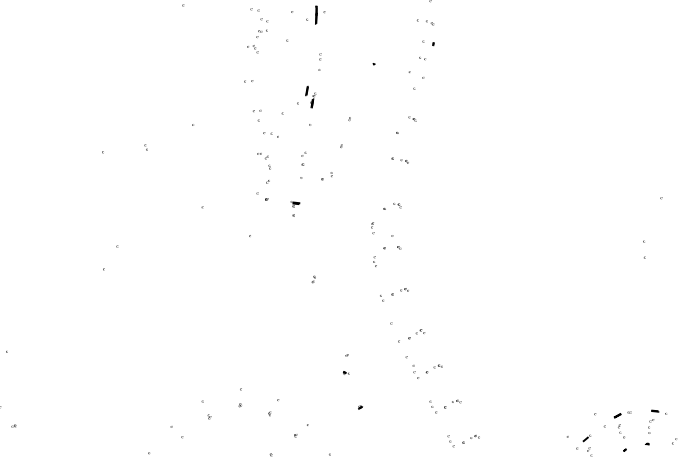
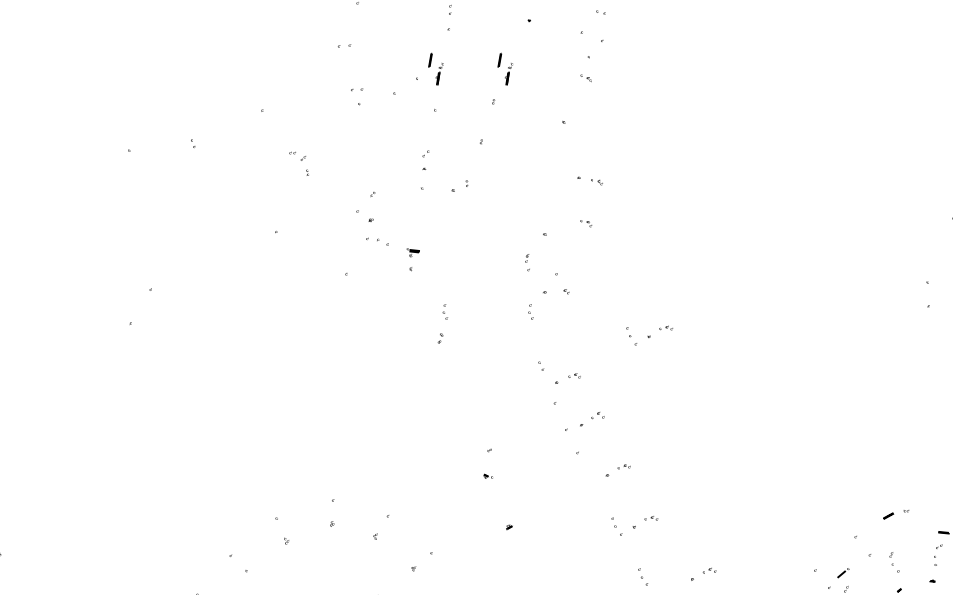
part: (357, 96) -> (504, 68), added
part: (412, 118) -> (586, 77), moved
part: (270, 134) -> (376, 241), moved
part: (399, 160) -> (588, 180), moved
part: (263, 161) -> (298, 164), moved
part: (397, 205) -> (586, 223), moved
part: (295, 208) -> (413, 258), moved
part: (316, 261) -> (444, 311), added
part: (455, 277) -> (649, 335), added
part: (399, 291) -> (566, 378), moved
part: (415, 371) -> (590, 474), removed
part: (622, 414) -> (895, 514), moved
part: (470, 439) -> (702, 574), moved

